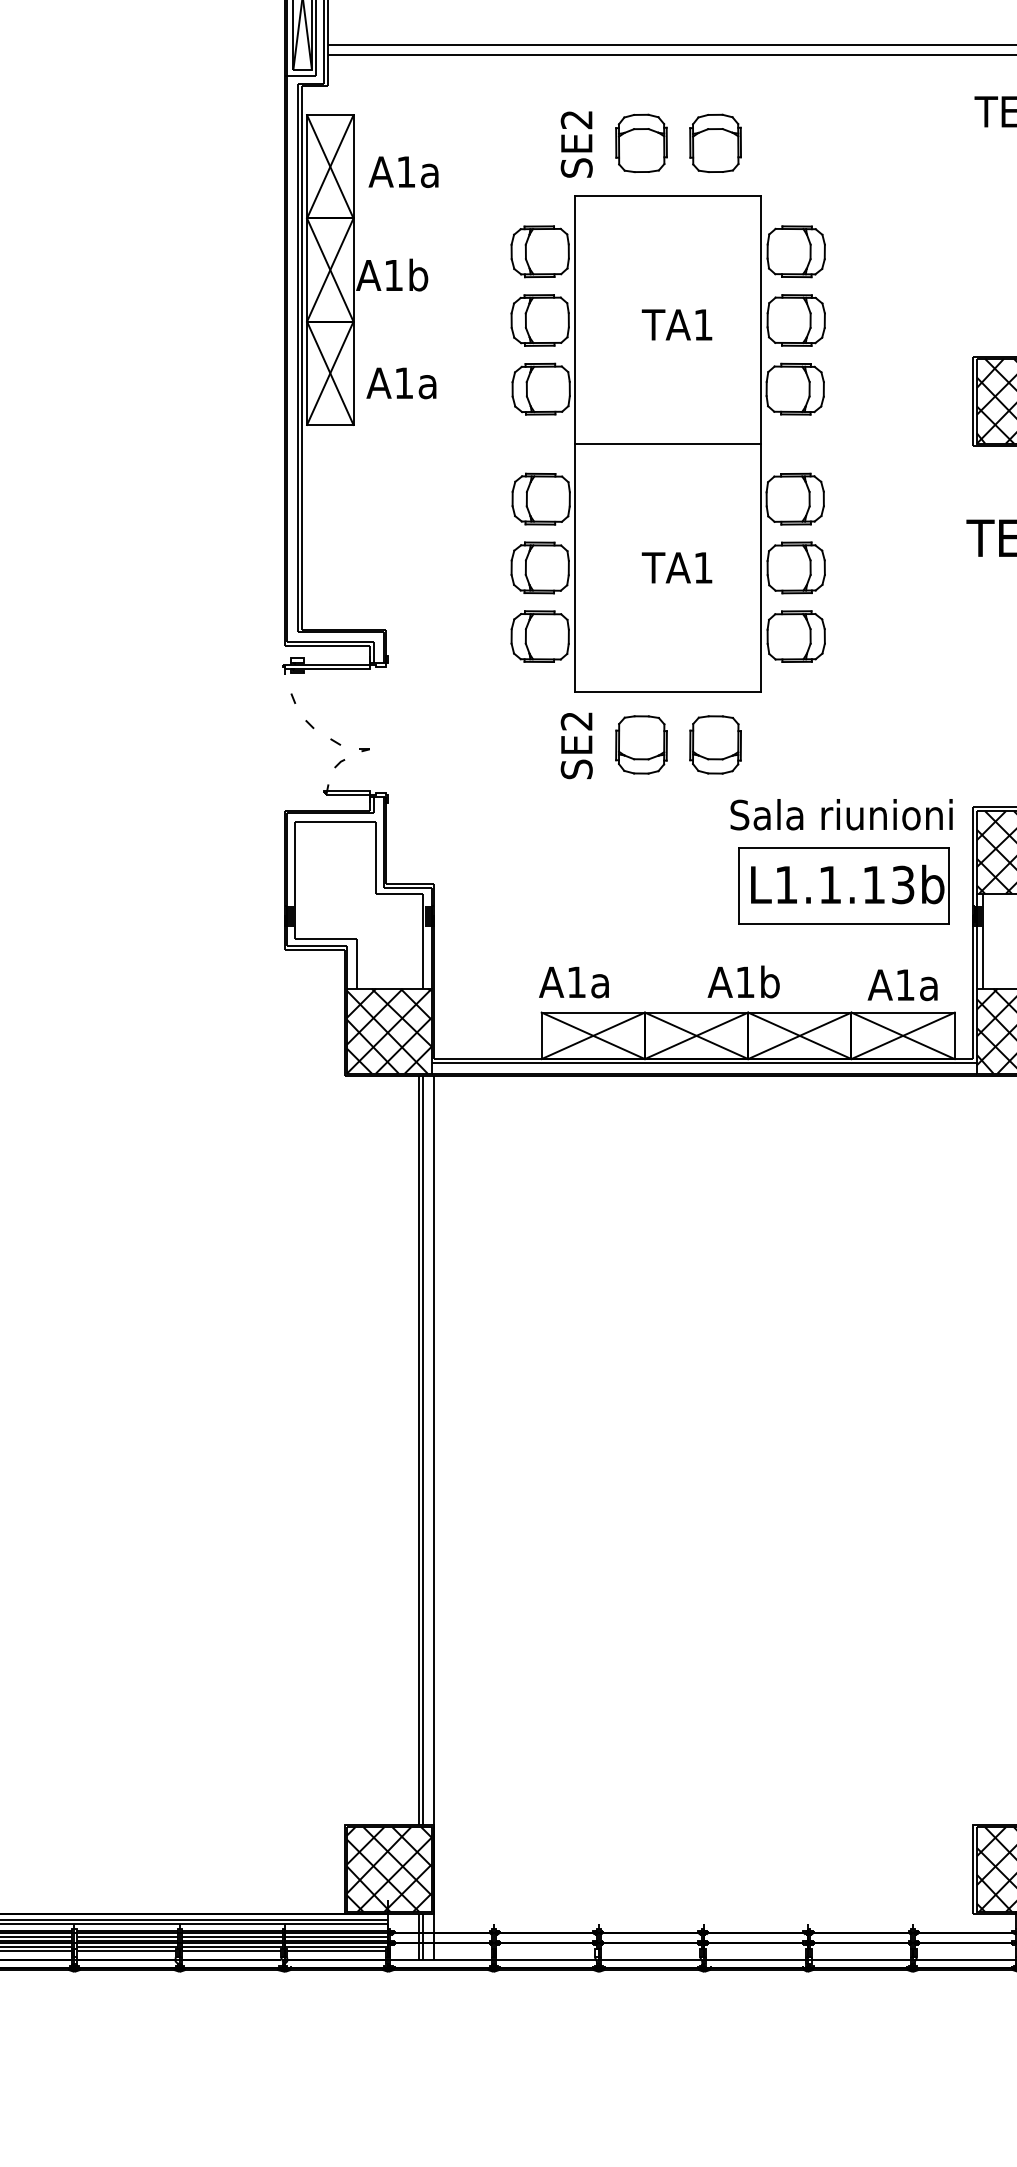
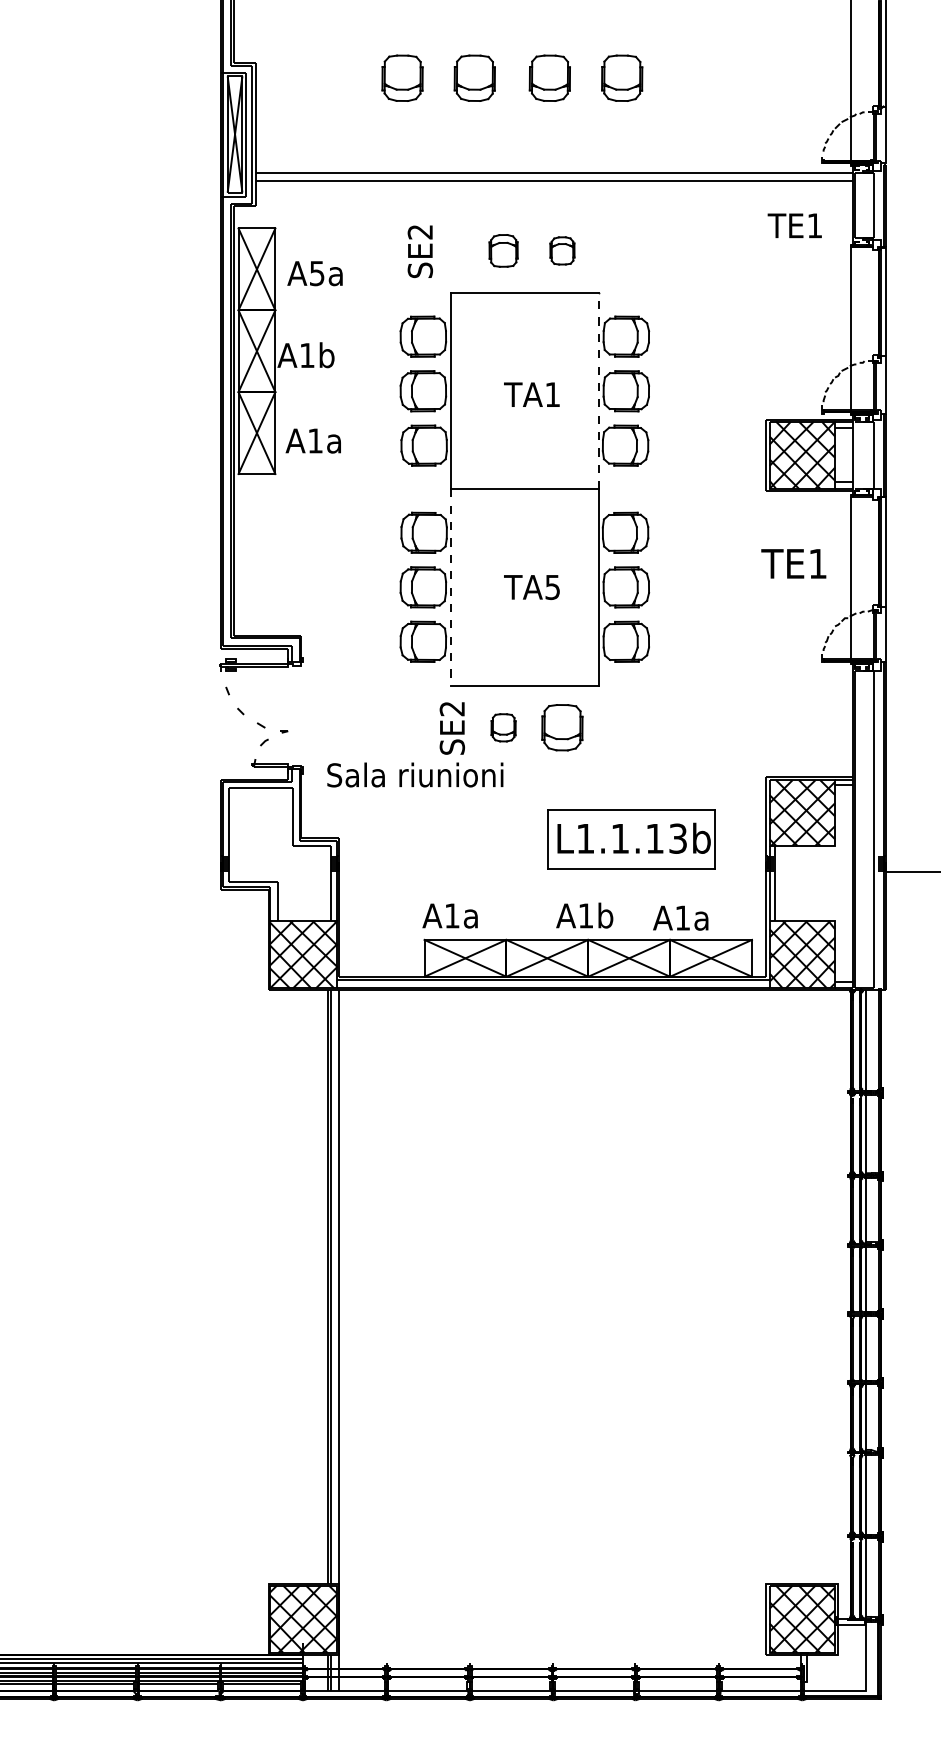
part: (641, 142) -> (503, 250), size x0.7
part: (715, 142) -> (562, 250), size x0.6
text: (575, 144) -> (419, 251), moved
text: (406, 171) -> (317, 273), A1a -> A5a
line: (761, 319) -> (598, 390), solid -> dashed
text: (703, 568) -> (552, 587), TA1 -> TA5
line: (575, 569) -> (451, 588), solid -> dashed
part: (641, 744) -> (503, 727), size x0.6
text: (841, 814) -> (415, 774), moved
part: (844, 885) -> (631, 839), moved
text: (902, 984) -> (680, 917), moved

